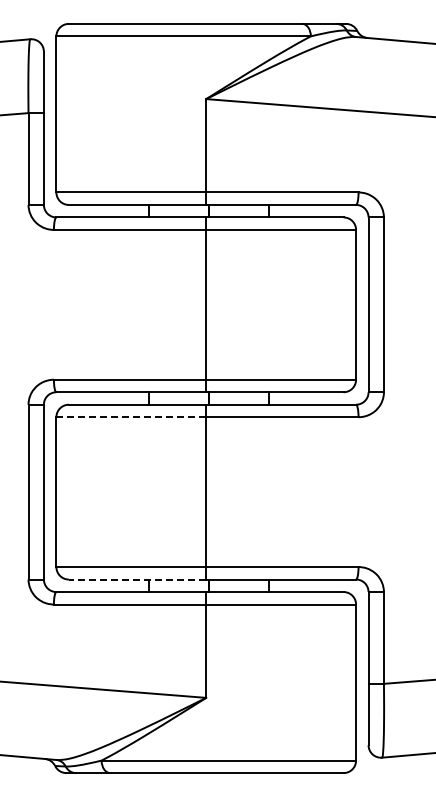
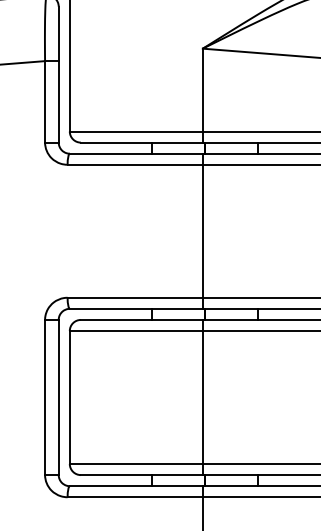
line: (131, 417) -> (136, 331), dashed -> solid
line: (137, 579) -> (141, 475), dashed -> solid

